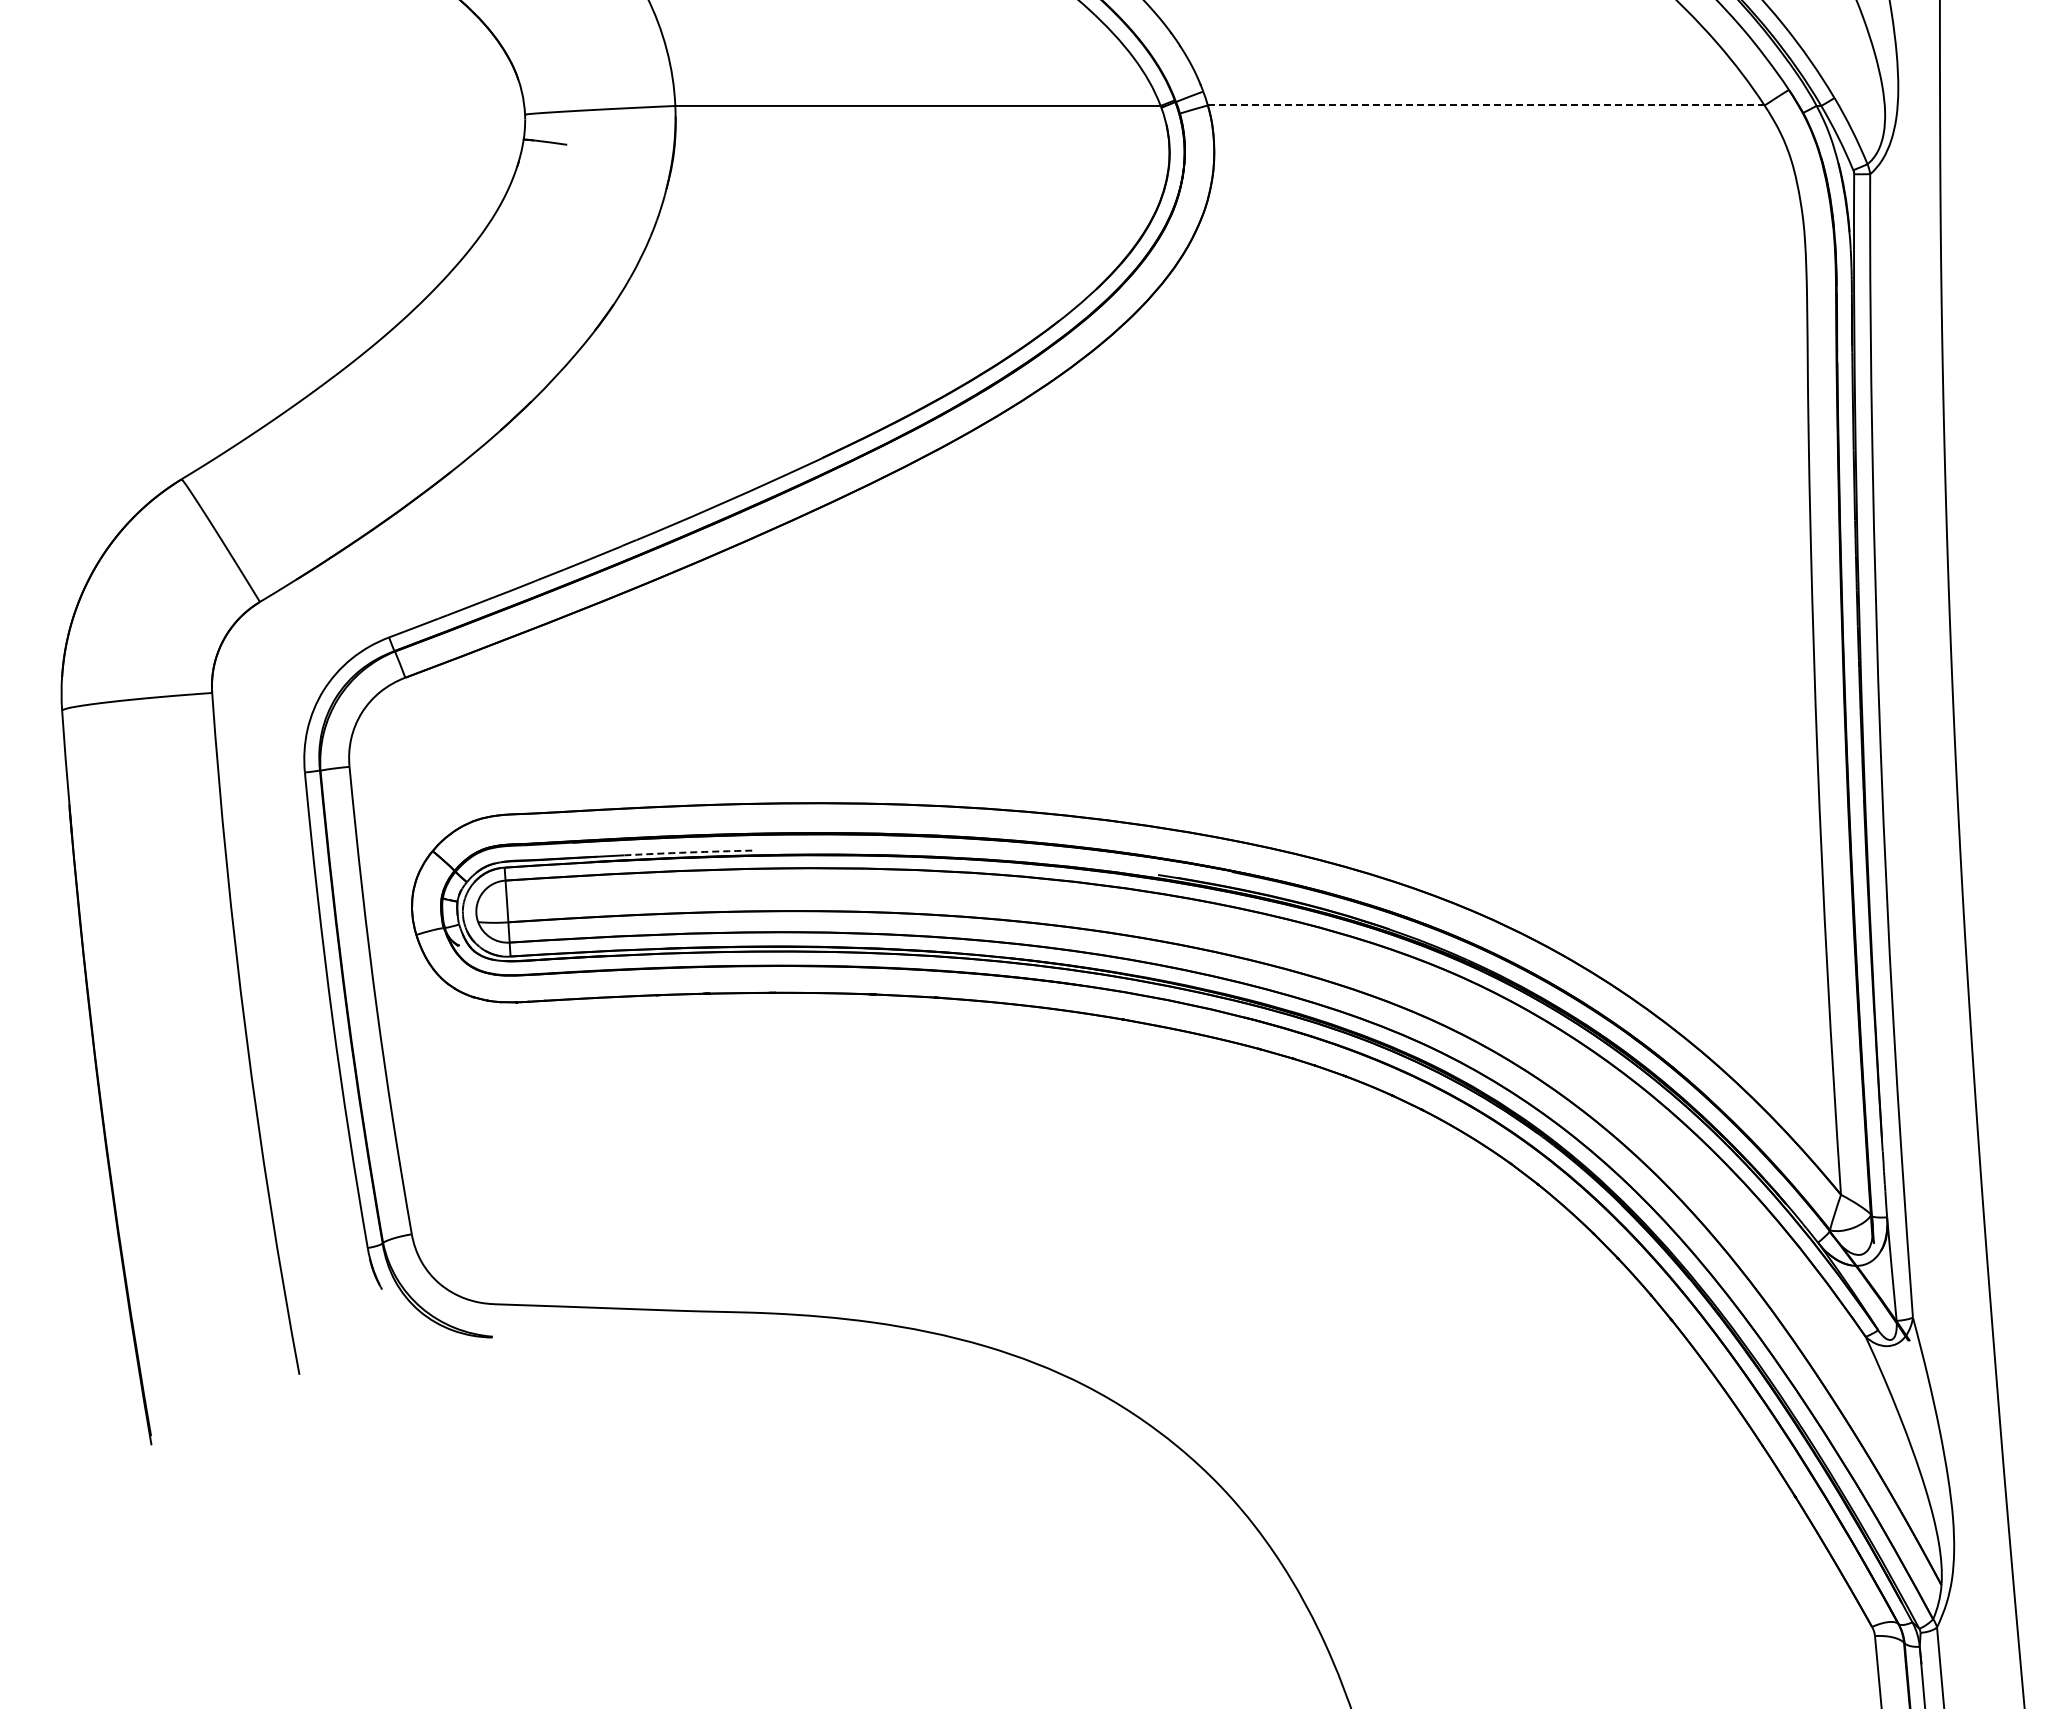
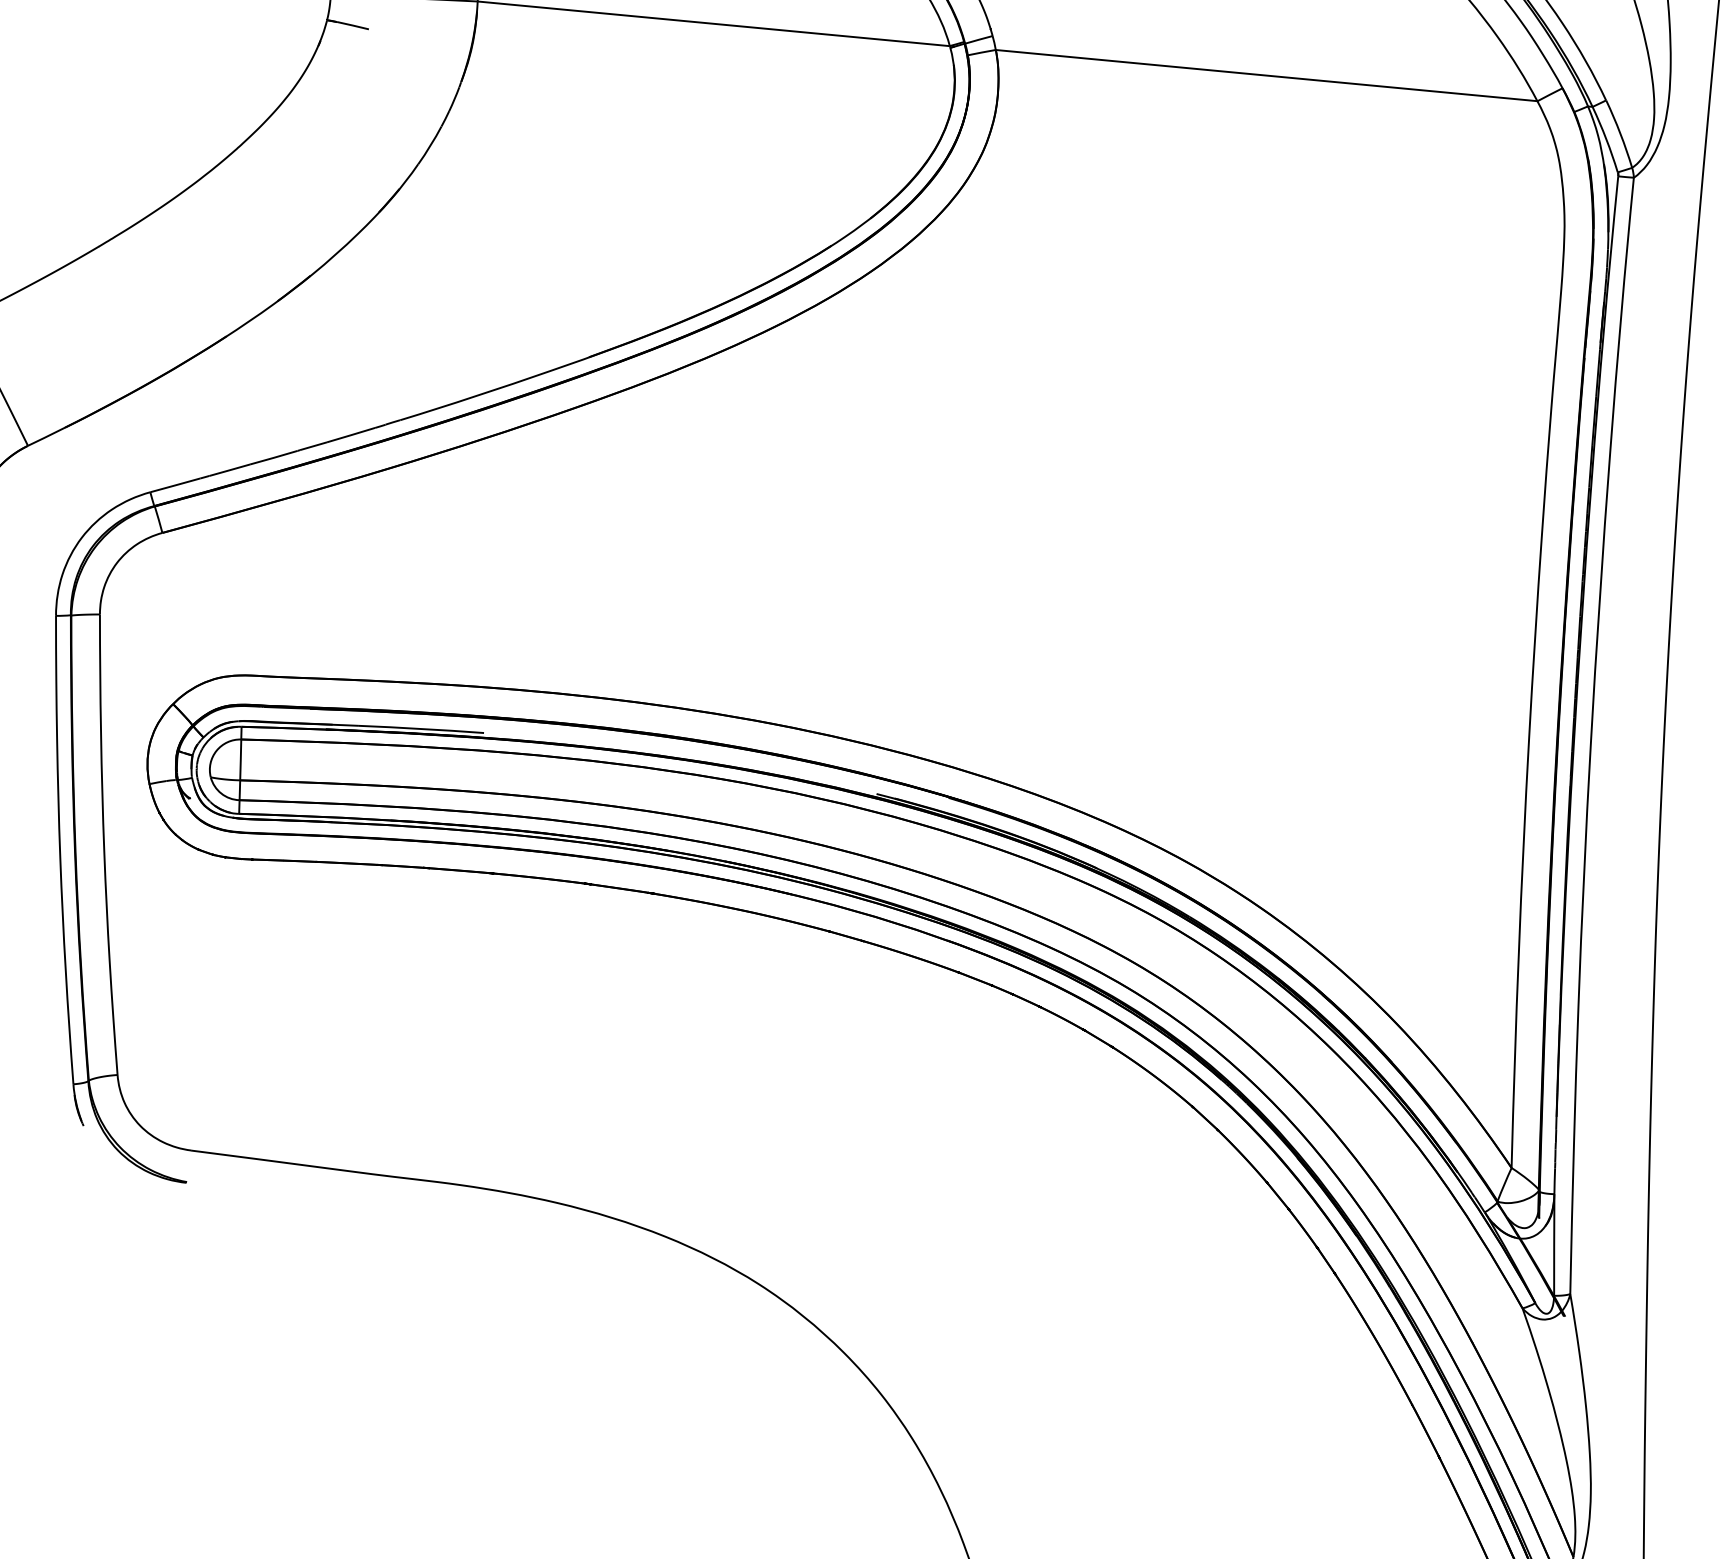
line: (1486, 105) -> (1266, 75), dashed -> solid
arc: (688, 852) -> (421, 728), dashed -> solid

